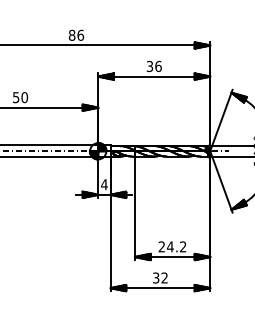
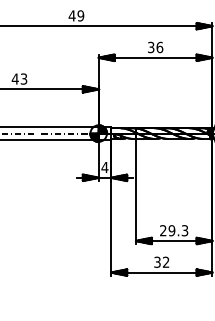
text: (76, 34) -> (76, 15), 86 -> 49
text: (20, 97) -> (19, 78), 50 -> 43
text: (176, 246) -> (178, 230), 24.2 -> 29.3

